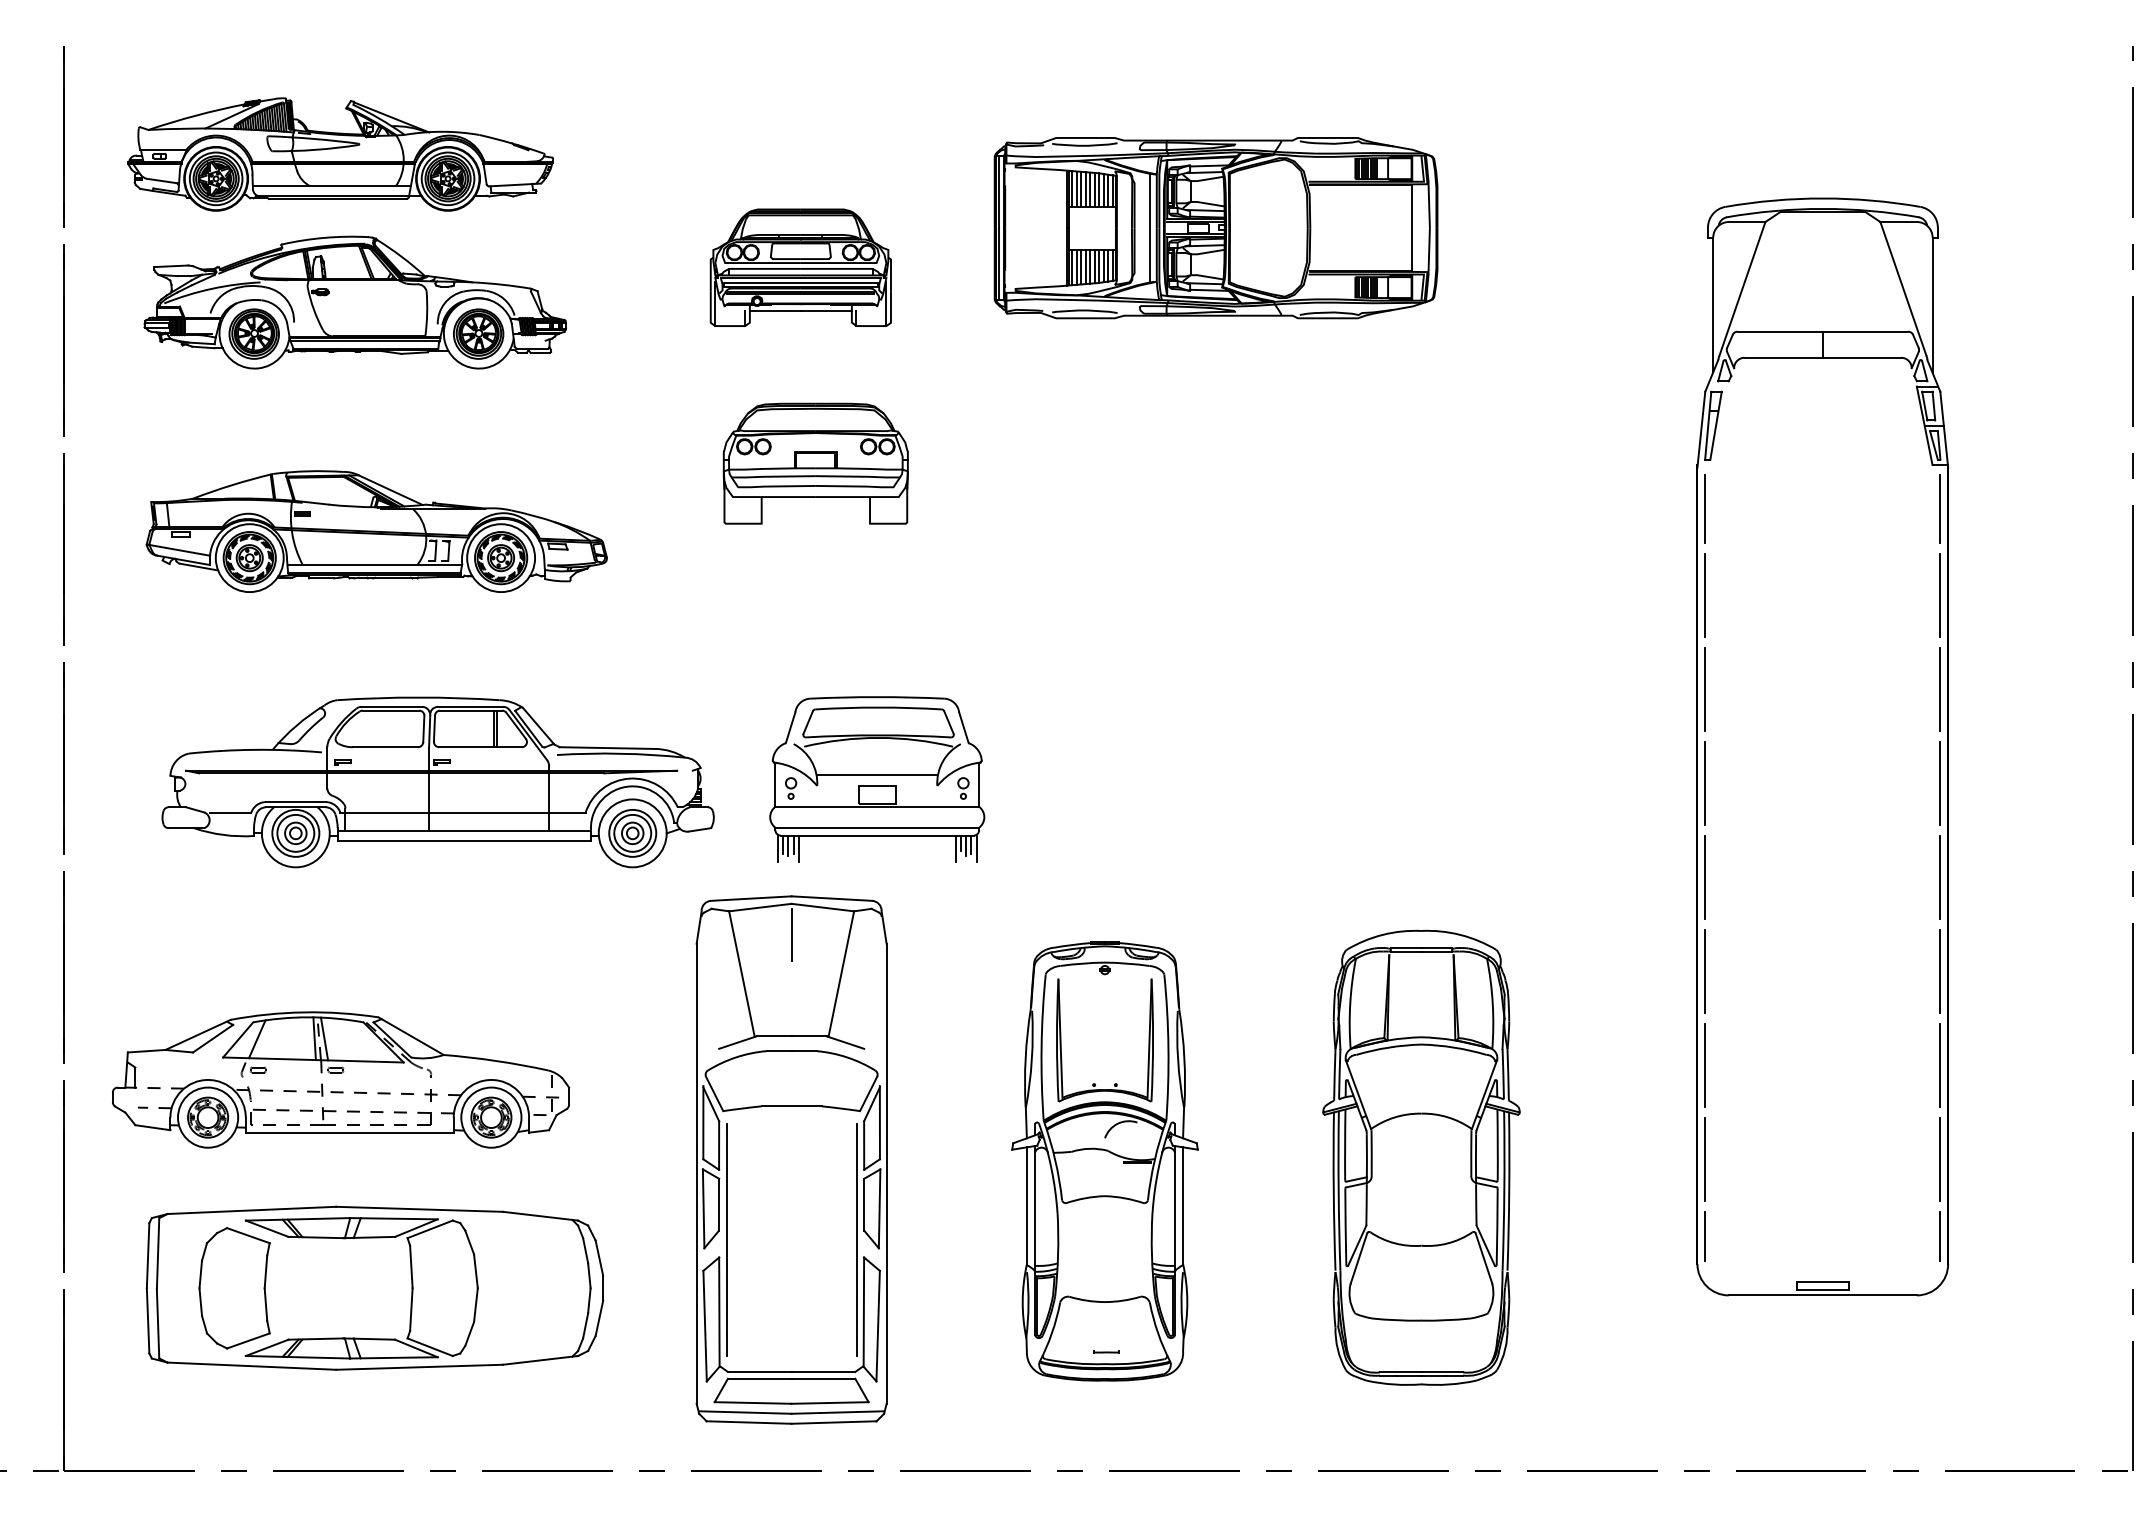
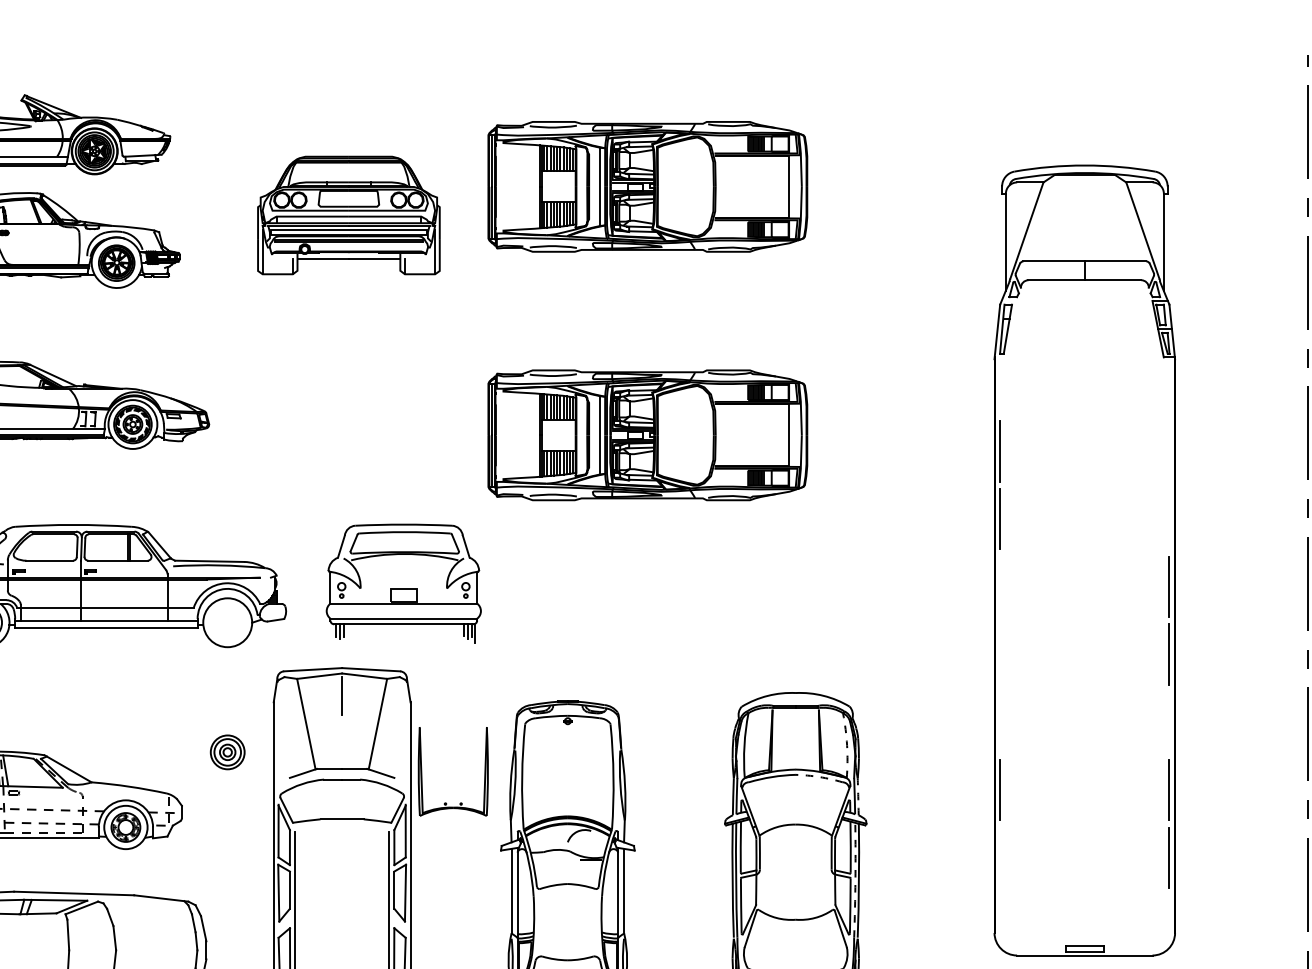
part: (800, 267) -> (348, 215), size x1.4
part: (815, 463) -> (359, 356), removed
line: (1705, 509) -> (1000, 389), removed
line: (1940, 509) -> (1169, 389), removed
part: (1215, 573) -> (647, 435), added
line: (1940, 595) -> (1169, 451), removed
line: (1940, 689) -> (1169, 519), removed
line: (877, 775) -> (403, 581), removed
line: (1705, 783) -> (1000, 586), removed
part: (632, 833) -> (227, 752), moved
line: (778, 848) -> (332, 633), removed
line: (798, 848) -> (347, 633), removed
line: (955, 848) -> (460, 633), removed
line: (1705, 877) -> (1000, 654), removed
line: (1705, 971) -> (1000, 722), removed
line: (1940, 971) -> (1169, 722), removed
arc: (1492, 1003) -> (846, 745), solid -> dashed
part: (1061, 1040) -> (421, 771), moved
arc: (1454, 1047) -> (819, 776), solid -> dashed
arc: (1508, 1074) -> (858, 796), solid -> dashed
line: (1705, 1159) -> (1000, 857), removed
arc: (1504, 1190) -> (855, 879), solid -> dashed
line: (1705, 1236) -> (1000, 913), removed
line: (1940, 1236) -> (1169, 913), removed

